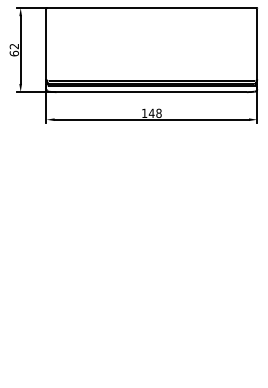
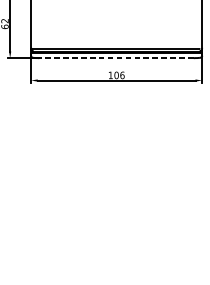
line: (151, 92) -> (116, 58), solid -> dashed
text: (154, 113) -> (118, 75), 148 -> 106

